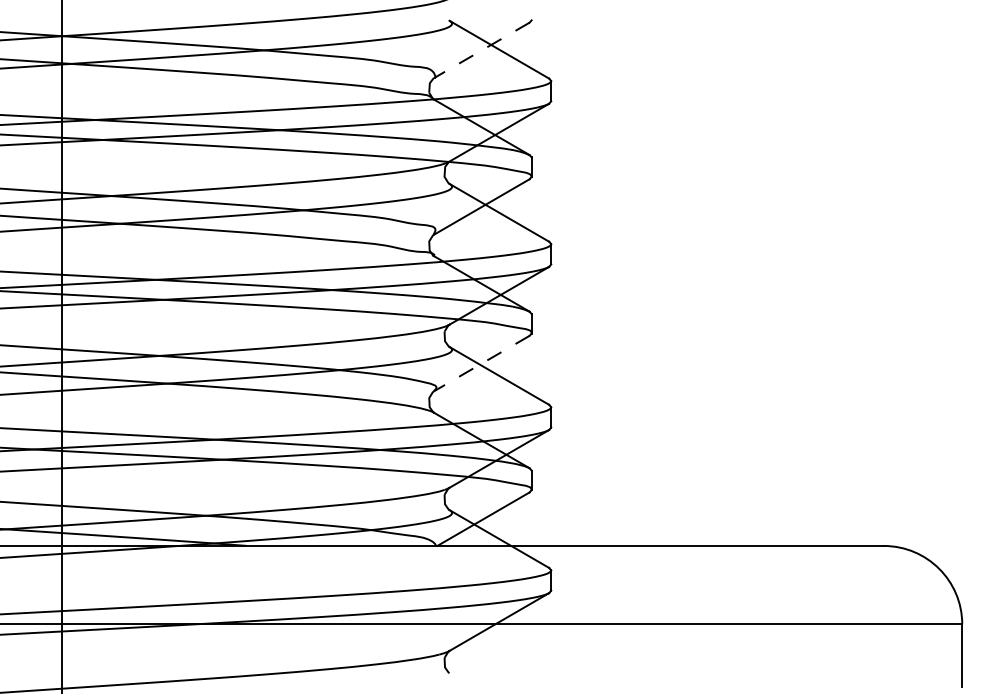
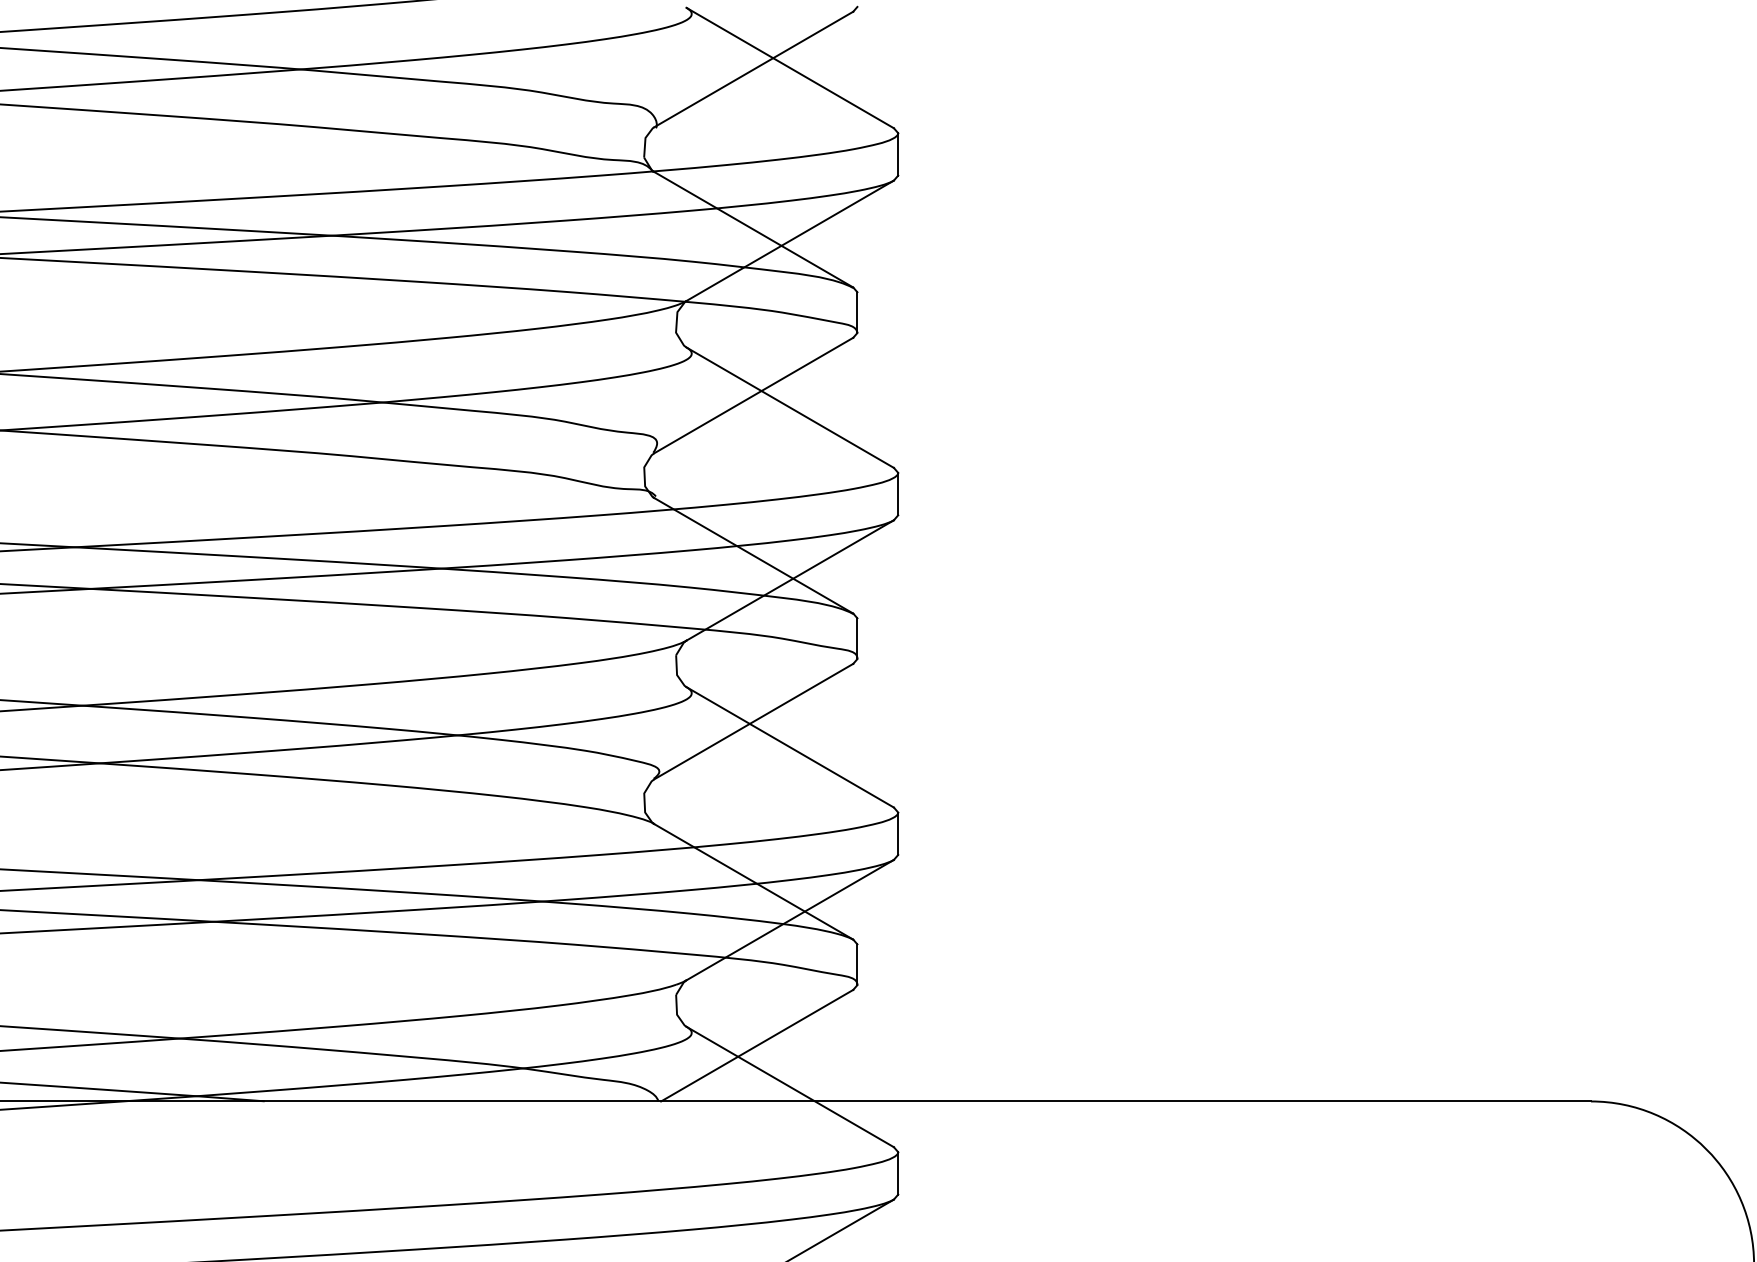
line: (481, 50) -> (753, 69), dashed -> solid
line: (481, 363) -> (753, 721), dashed -> solid

